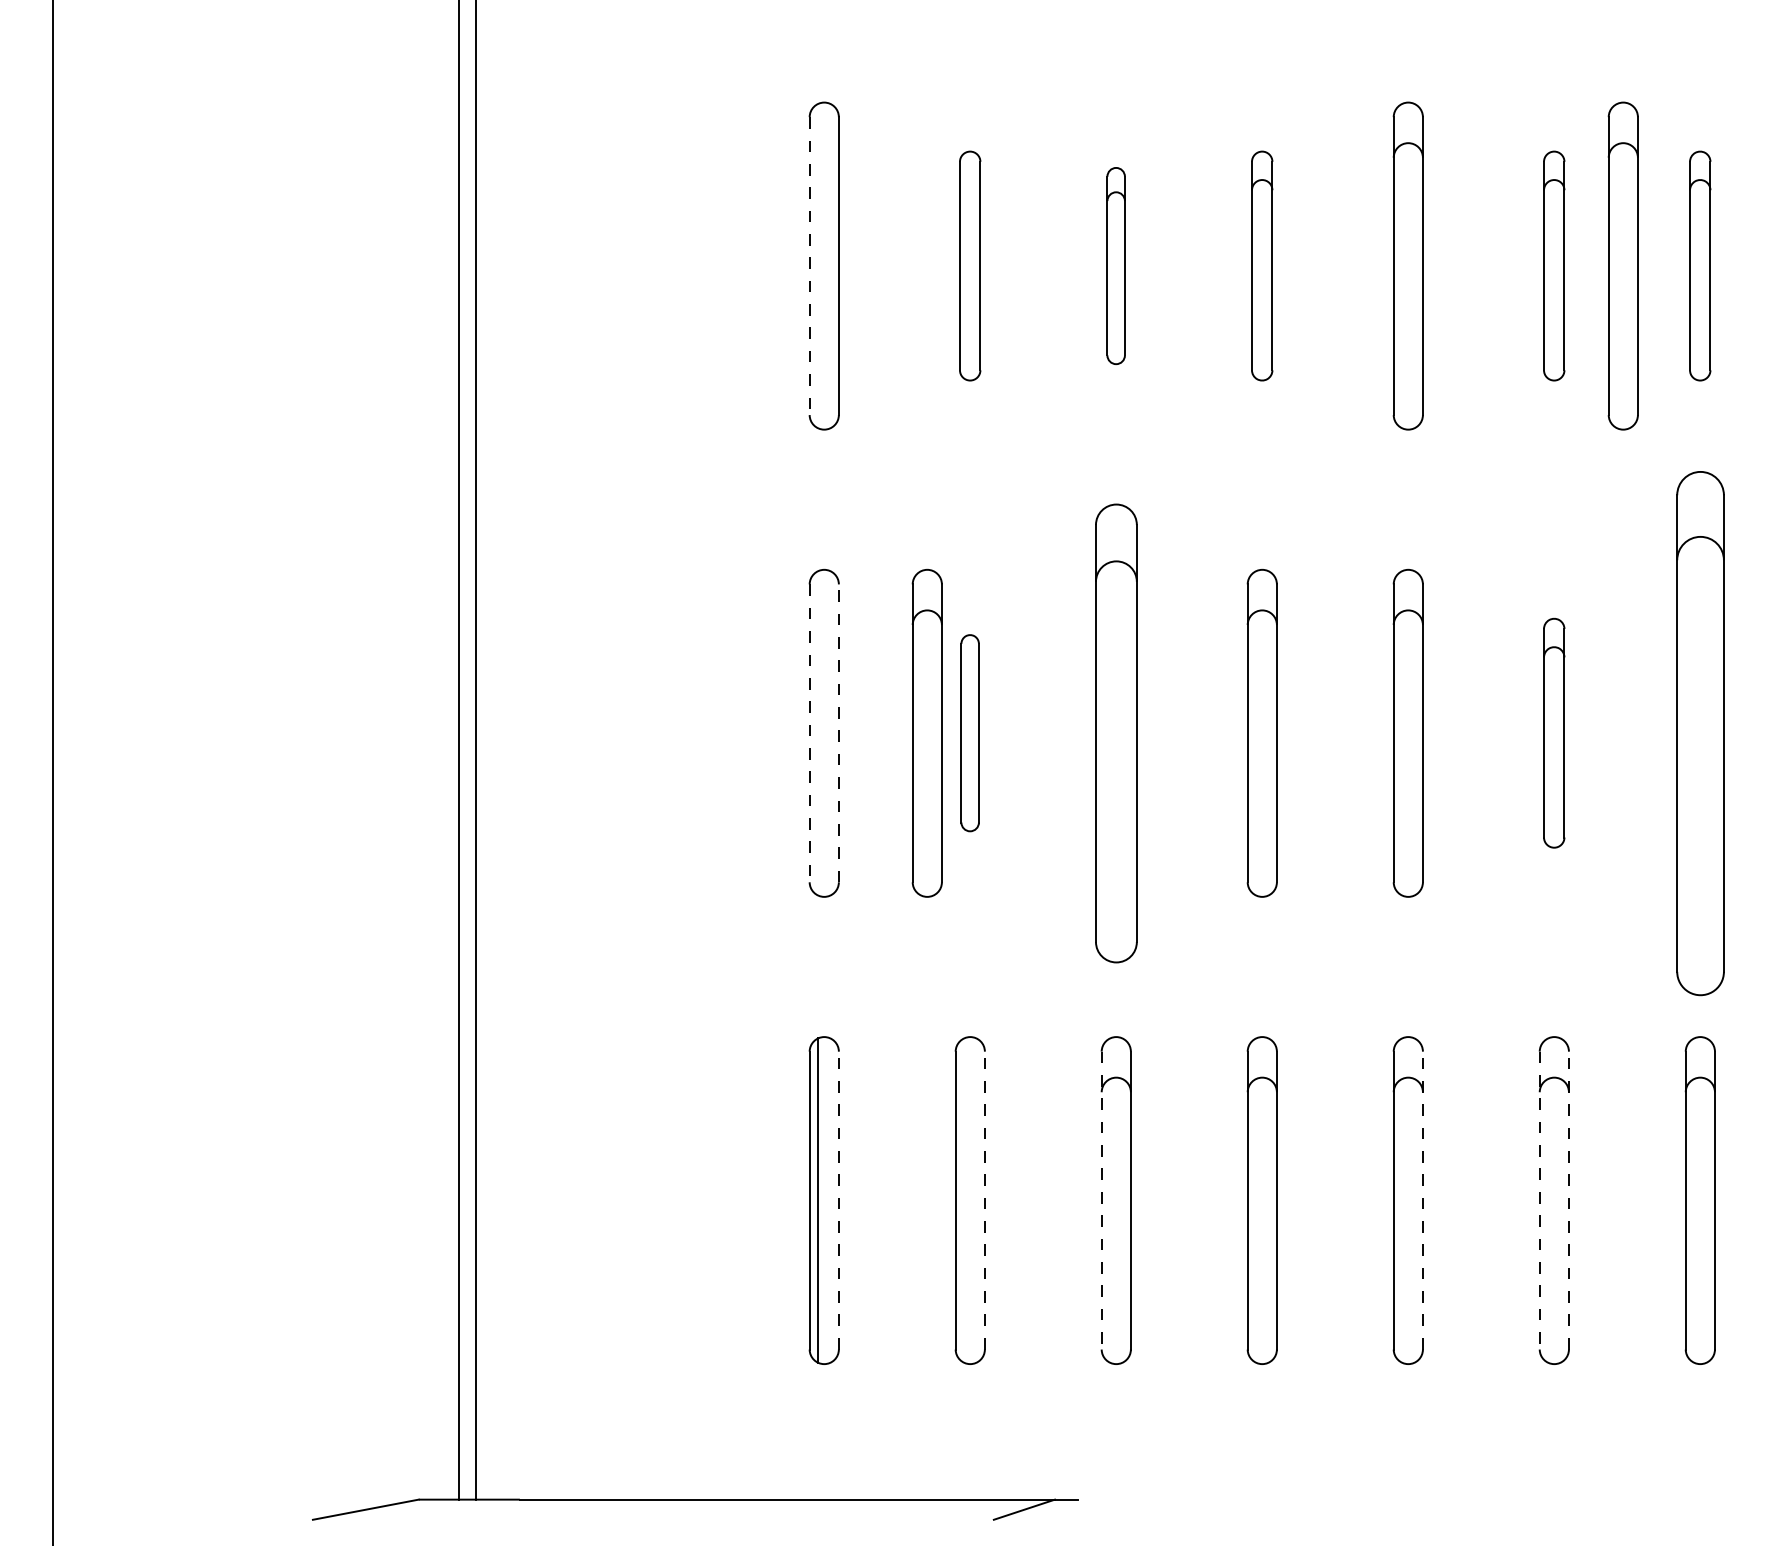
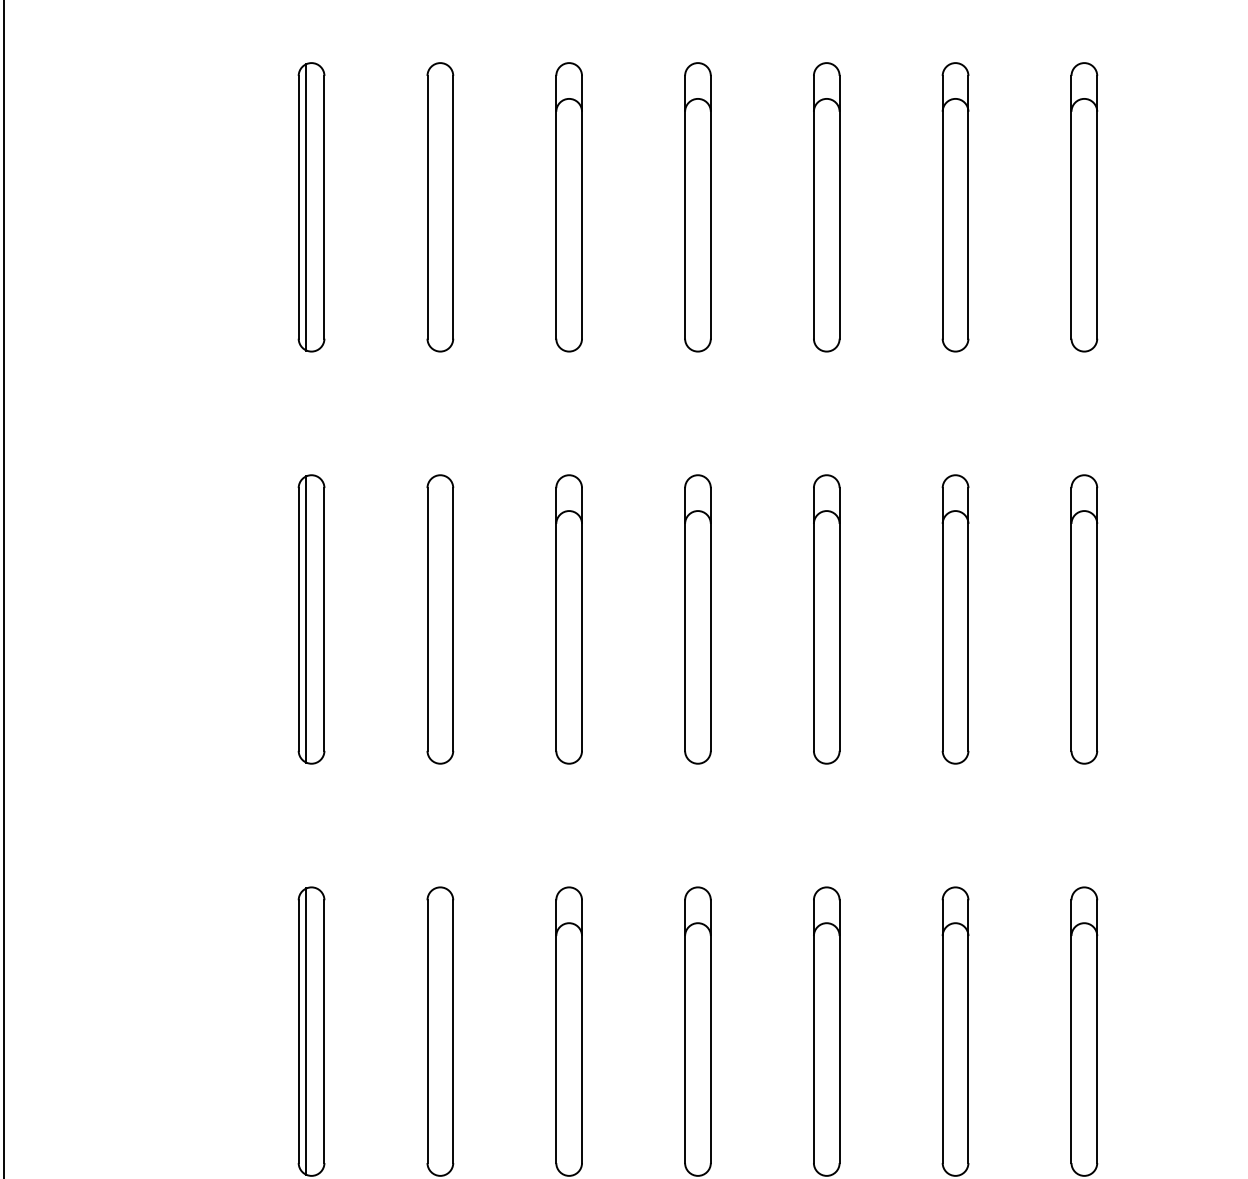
line: (818, 265) -> (306, 206), added
part: (969, 265) -> (439, 206), size x1.43
part: (1115, 265) -> (568, 206), size x1.67
part: (1261, 265) -> (697, 206), size x1.43
part: (1553, 265) -> (954, 206), size x1.43
part: (1622, 265) -> (1015, 206), removed
part: (1699, 265) -> (1083, 206), size x1.43
line: (809, 266) -> (298, 207), dashed -> solid
part: (926, 732) -> (401, 618), removed
part: (969, 732) -> (439, 618), size x1.67
part: (1115, 732) -> (568, 618), size x0.71
part: (1553, 732) -> (954, 618), size x1.43
part: (1699, 732) -> (1083, 618), size x0.62
line: (809, 733) -> (298, 619), dashed -> solid
line: (818, 733) -> (306, 619), added
line: (838, 733) -> (324, 619), dashed -> solid
line: (838, 1200) -> (324, 1031), dashed -> solid
line: (984, 1200) -> (452, 1031), dashed -> solid
line: (1101, 1200) -> (556, 1031), dashed -> solid
line: (1422, 1200) -> (839, 1031), dashed -> solid
line: (1539, 1200) -> (942, 1031), dashed -> solid
line: (1568, 1200) -> (968, 1031), dashed -> solid

